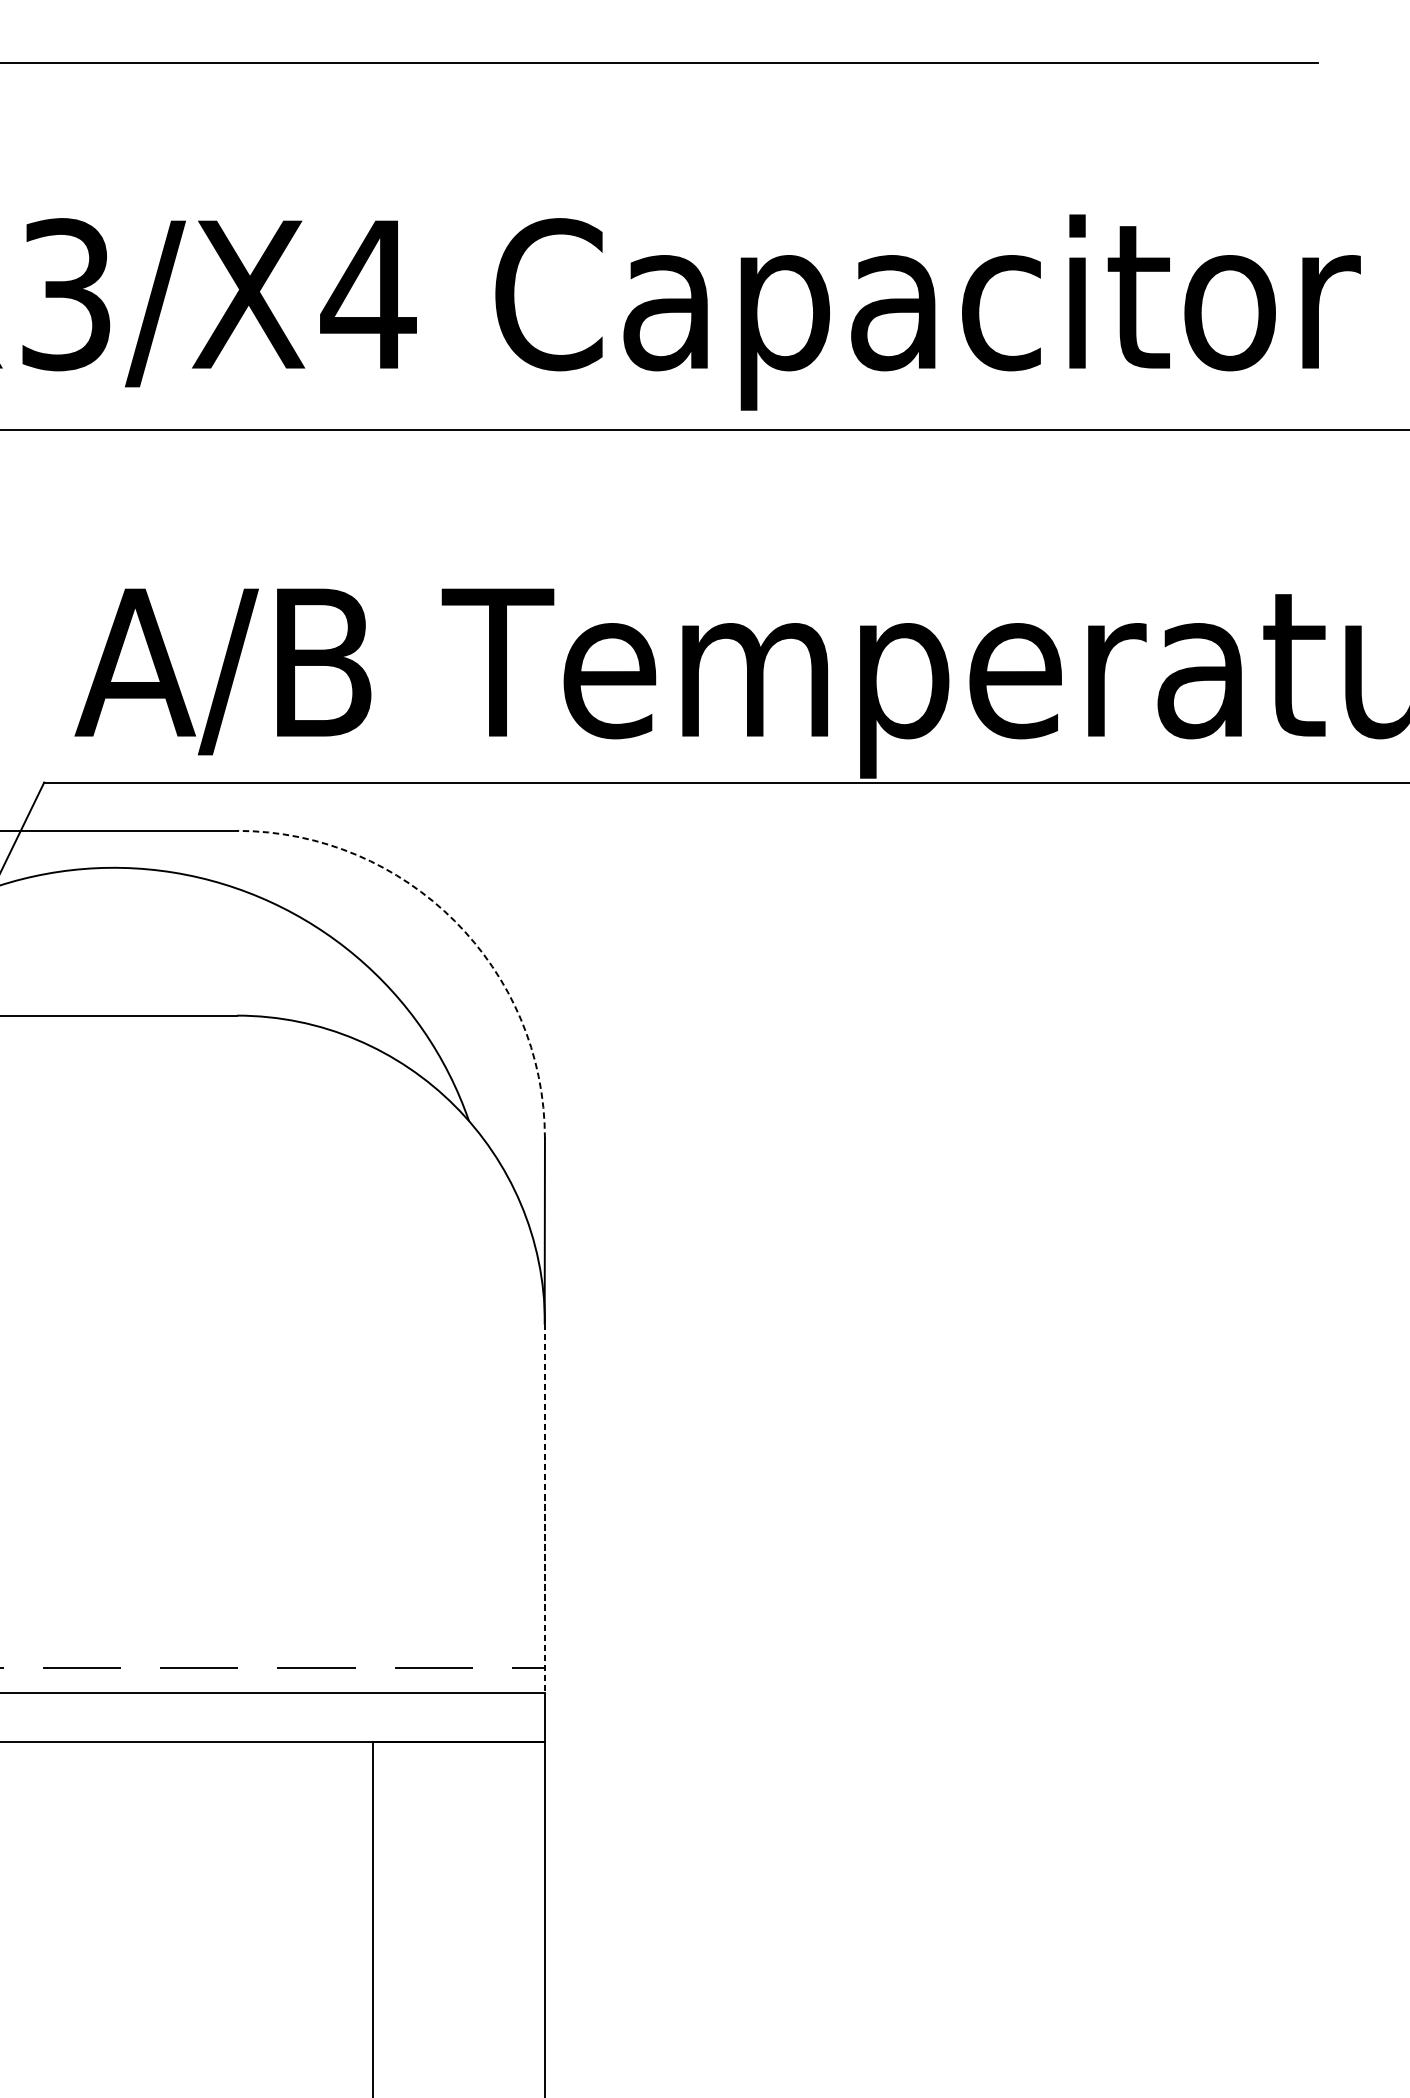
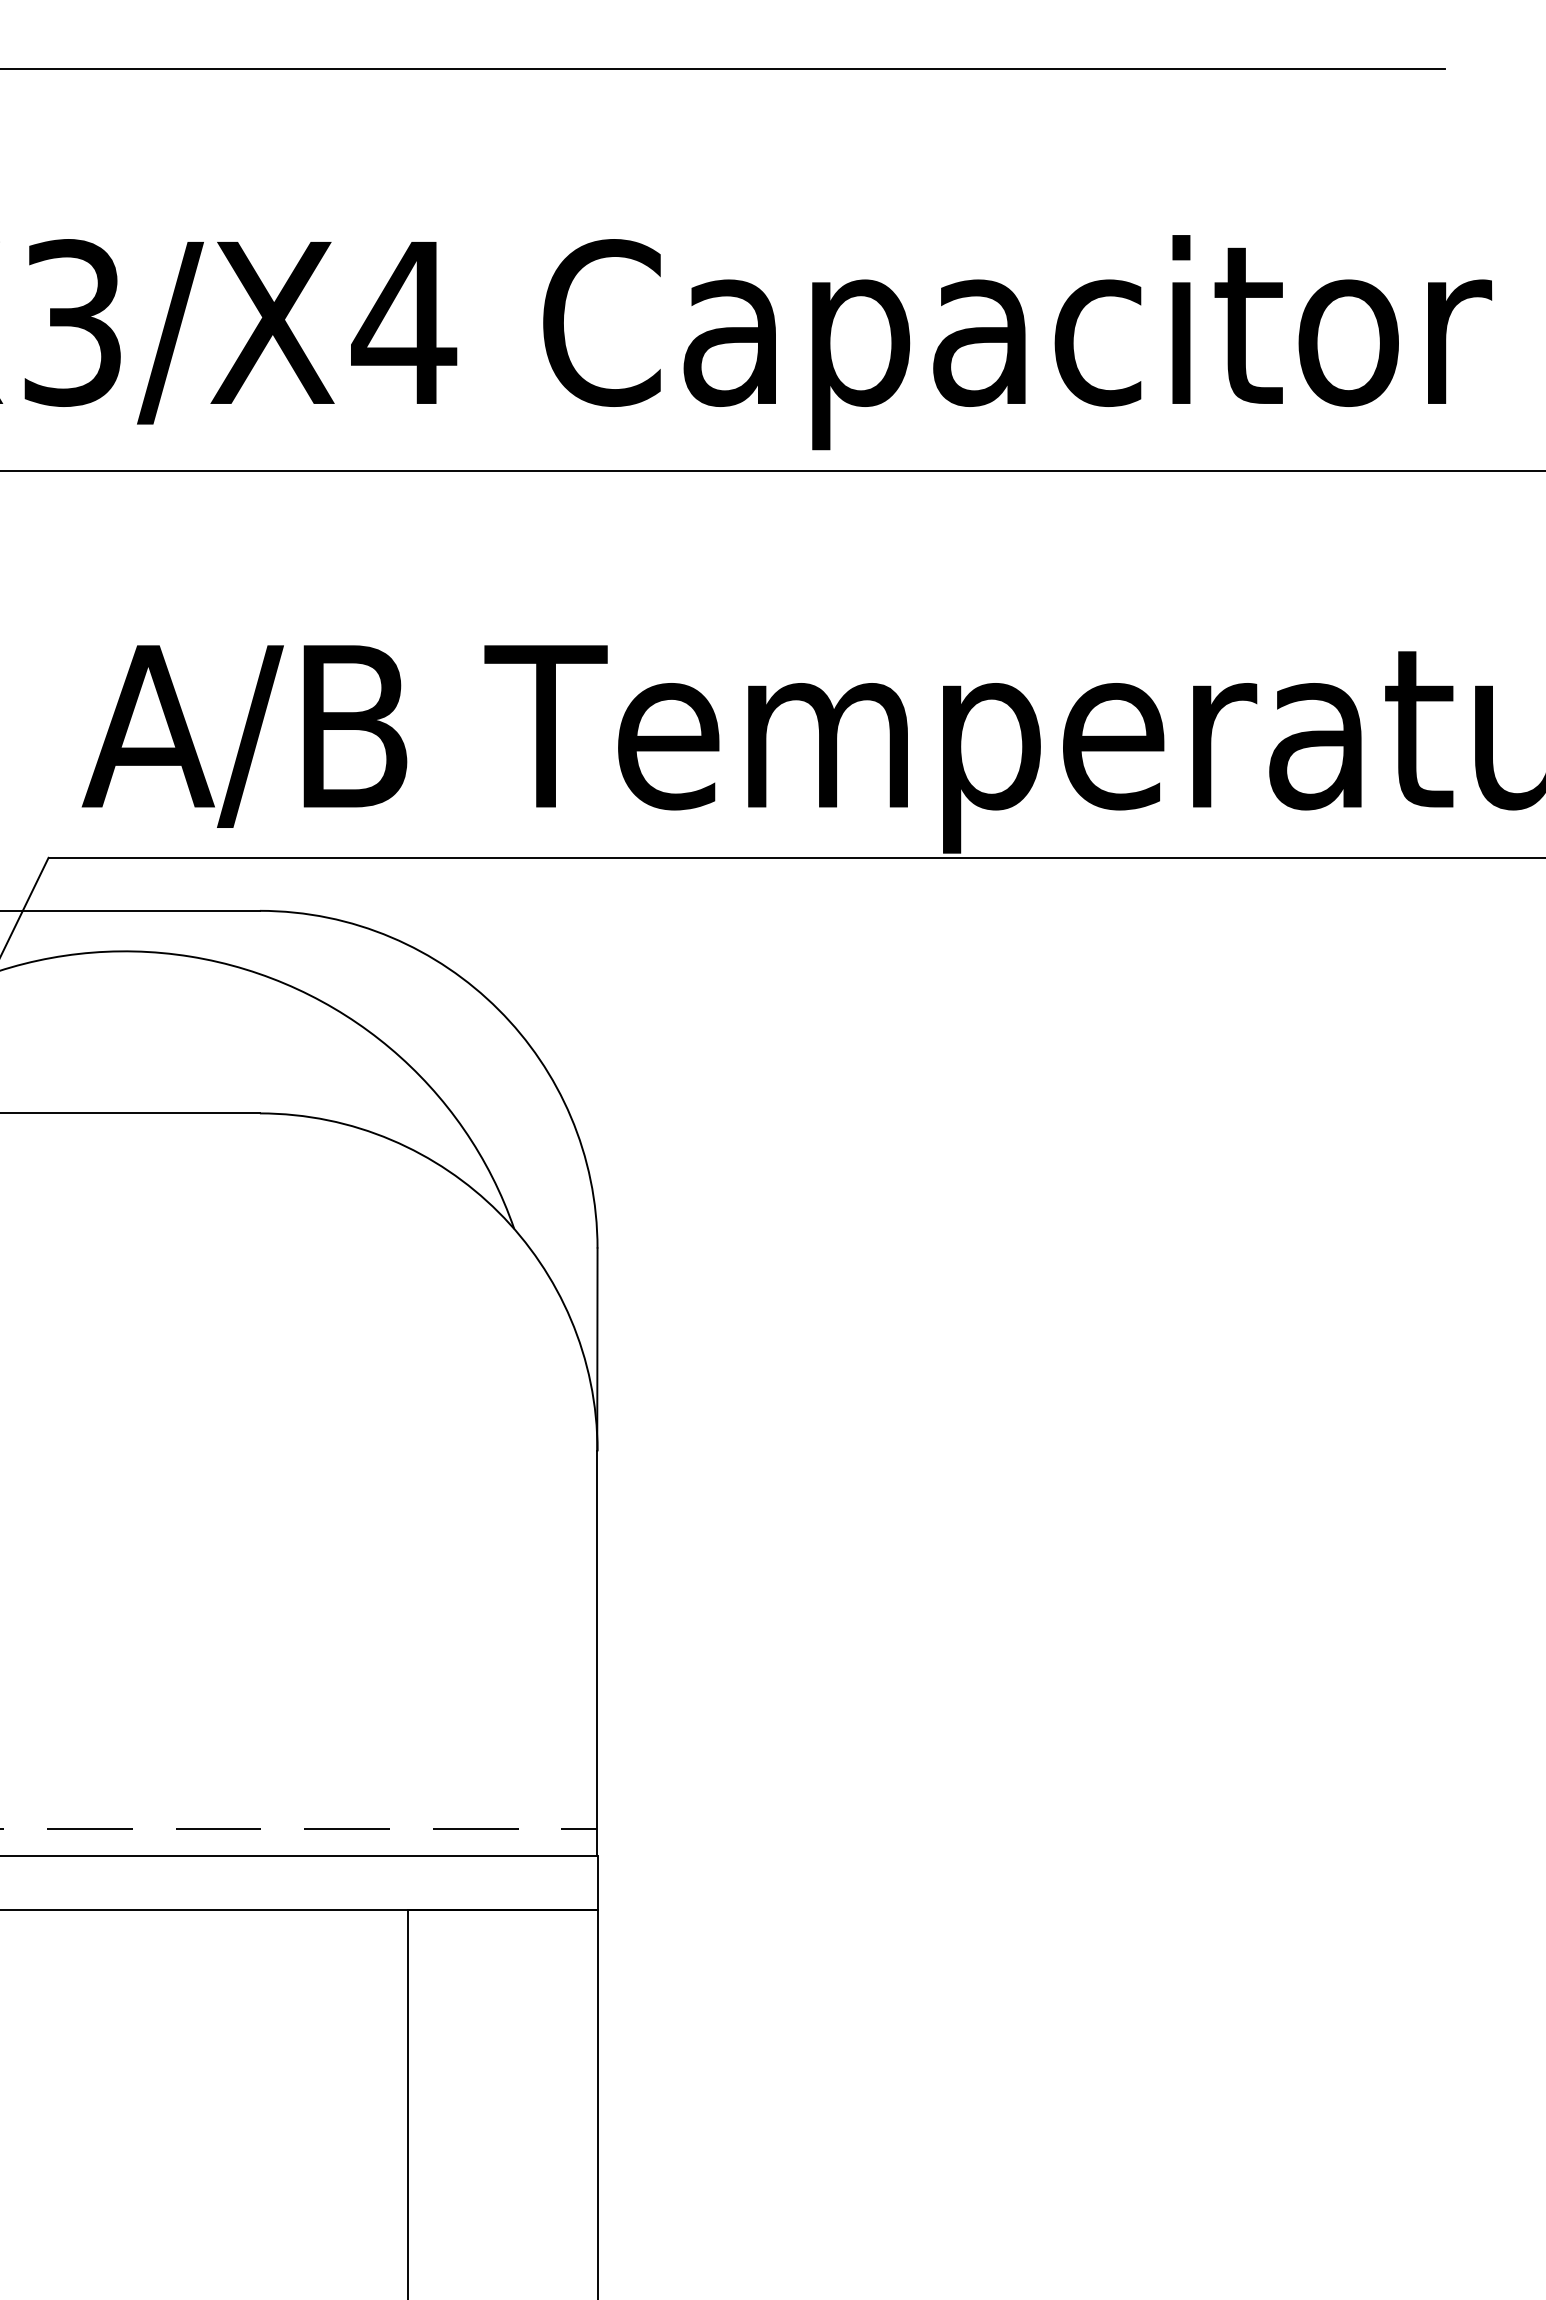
arc: (454, 920) -> (498, 1009), dashed -> solid
line: (544, 1508) -> (597, 1653), dashed -> solid

